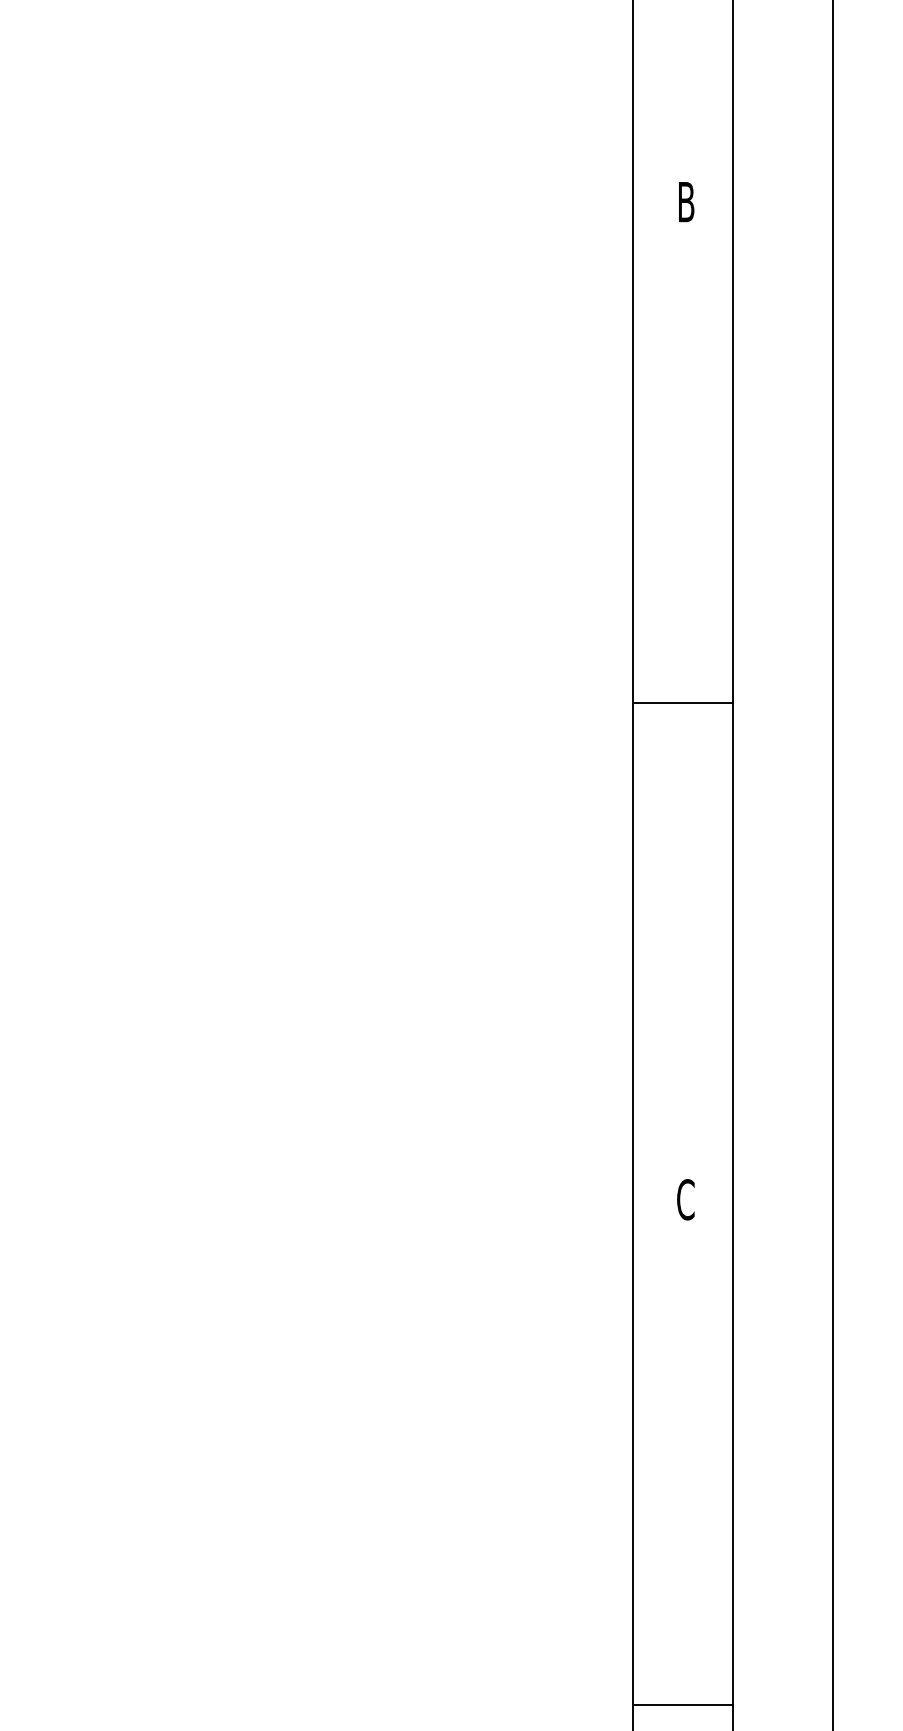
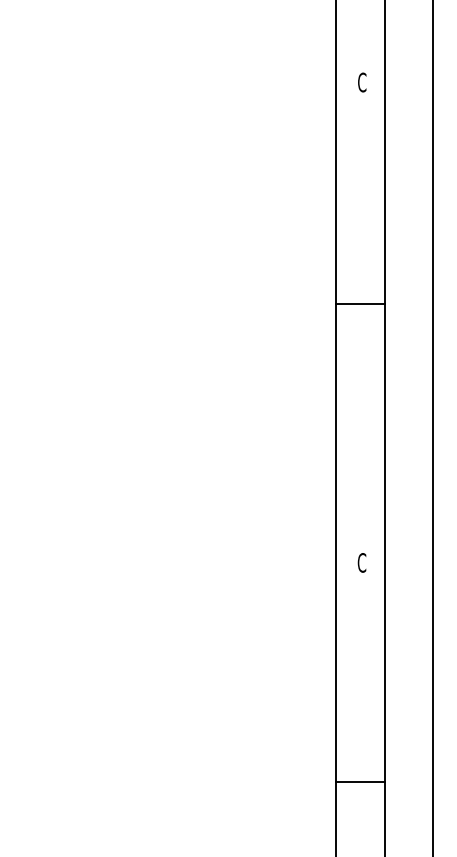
text: (686, 201) -> (362, 82), B -> C
line: (682, 702) -> (360, 303), moved
line: (682, 1705) -> (360, 782), moved

